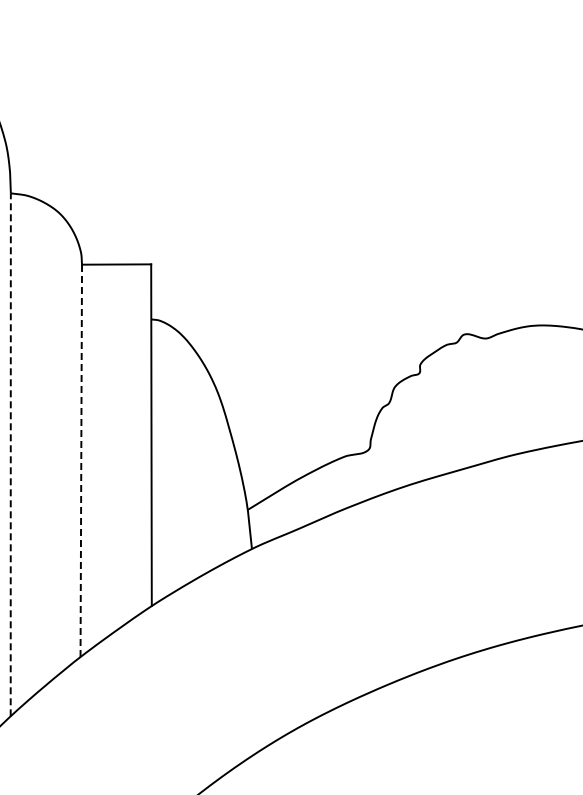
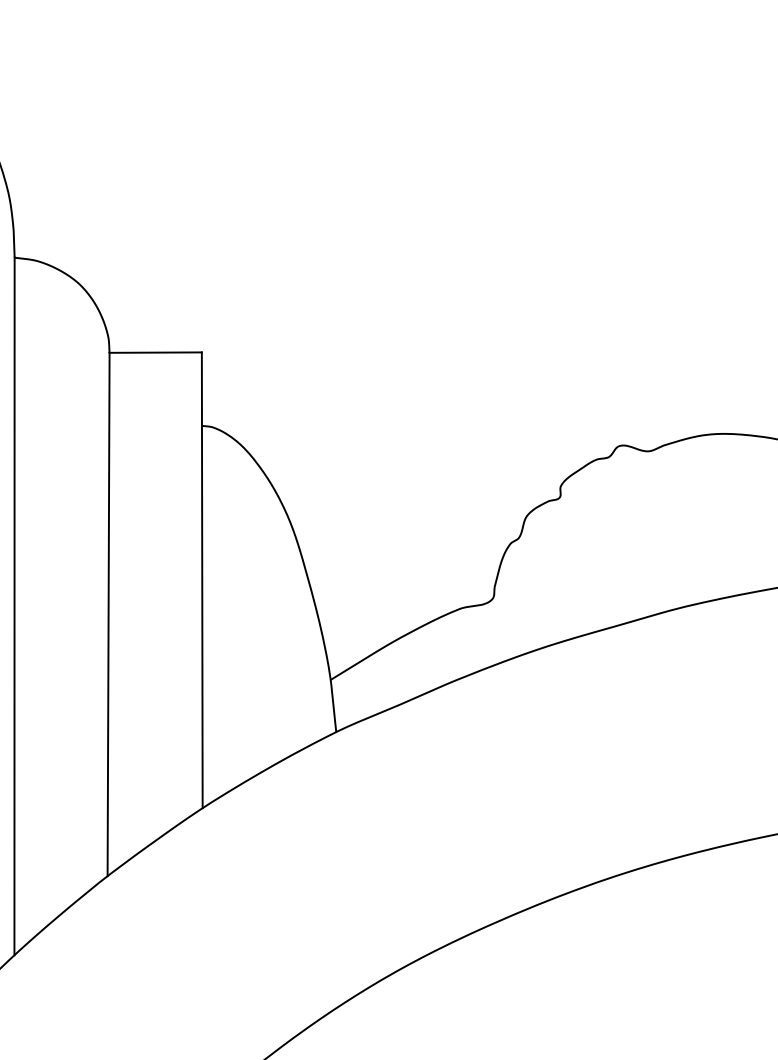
line: (10, 454) -> (14, 606), dashed -> solid
line: (81, 460) -> (108, 614), dashed -> solid

